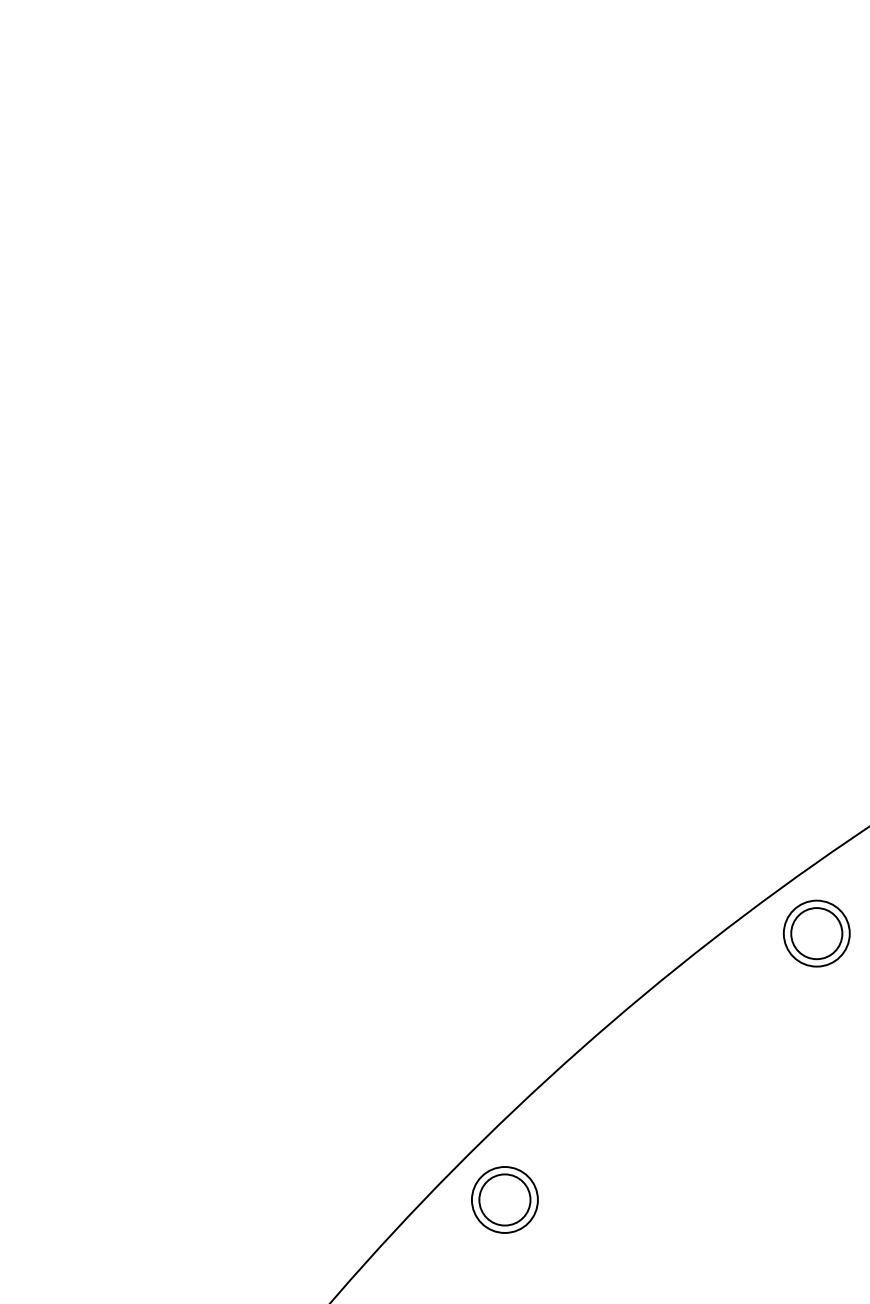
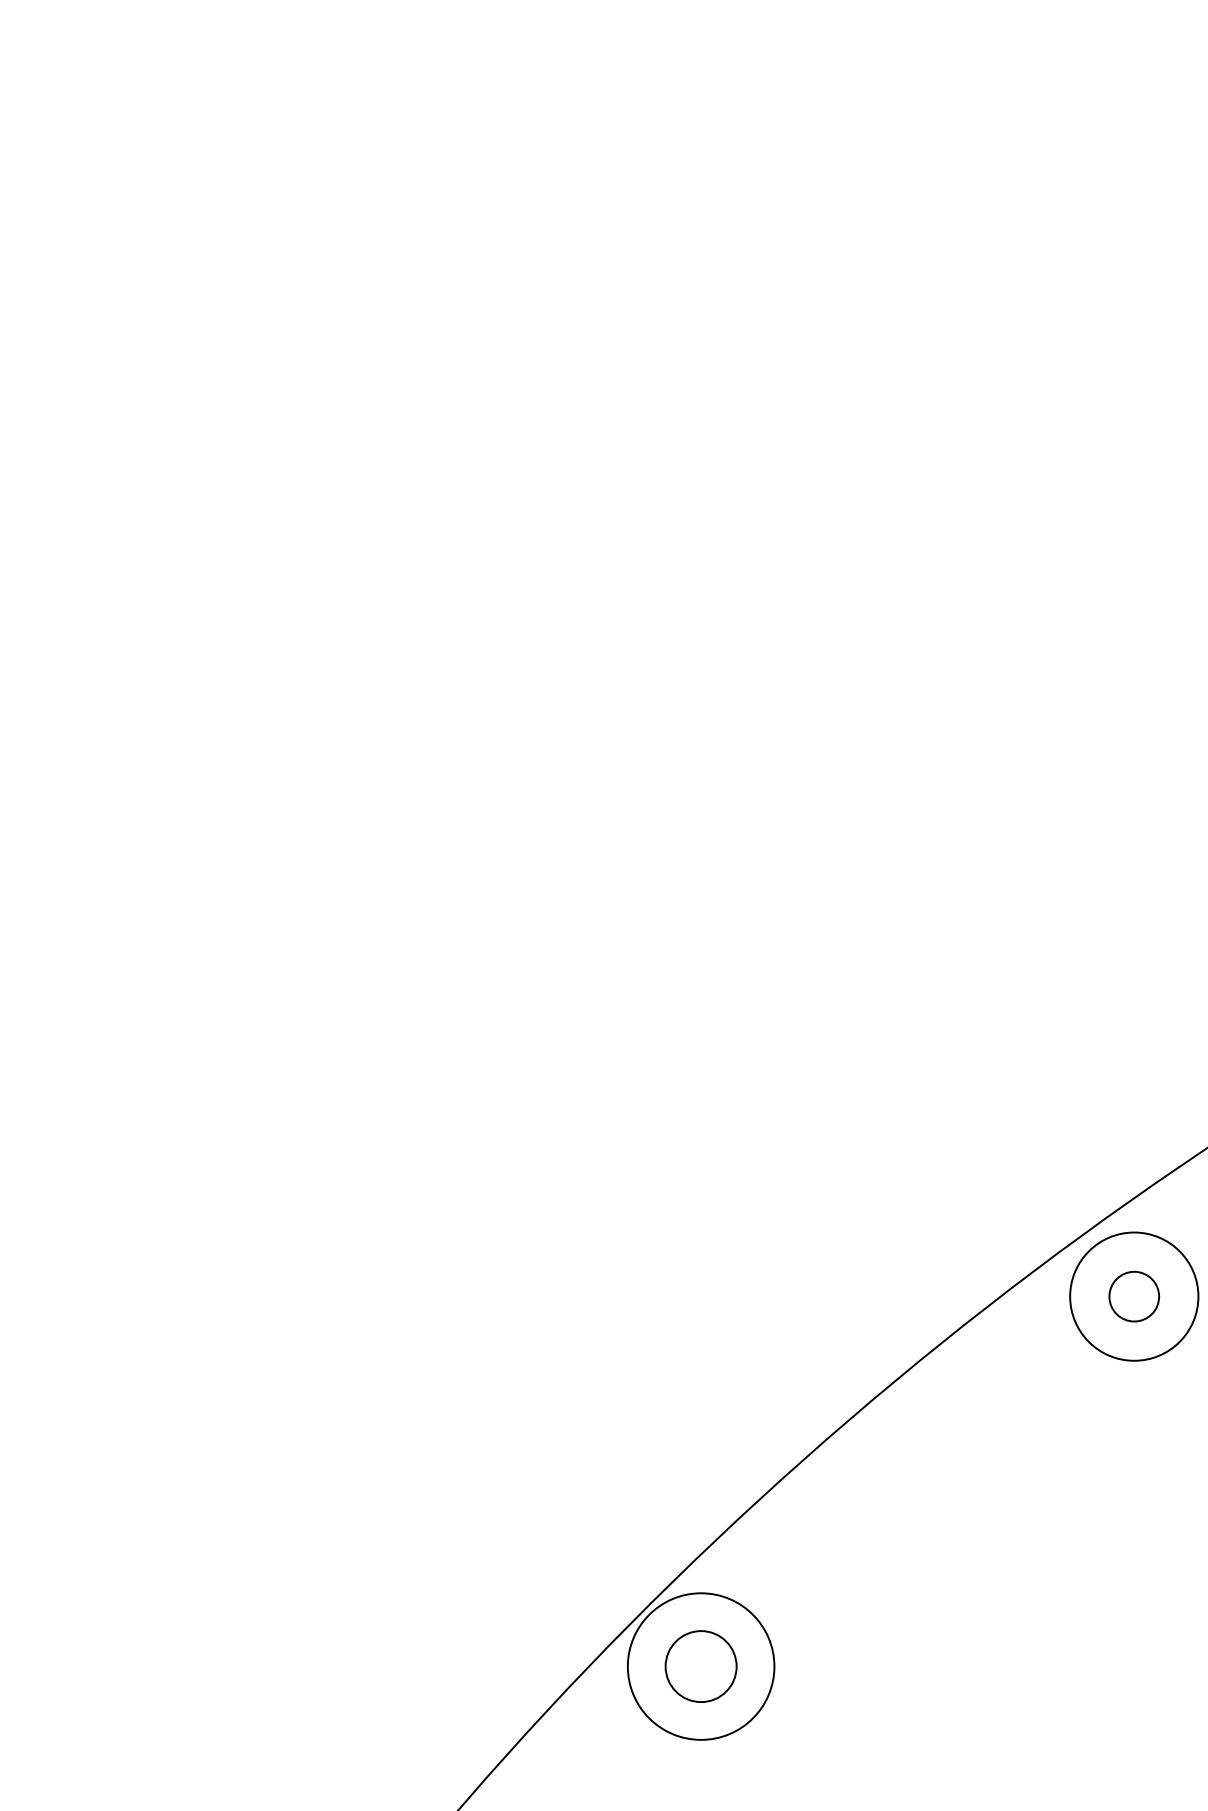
circle: (816, 933) -> (1133, 1296), size x0.7
circle: (816, 933) -> (1134, 1296), size x1.4
circle: (504, 1199) -> (700, 1666), size x1.6

